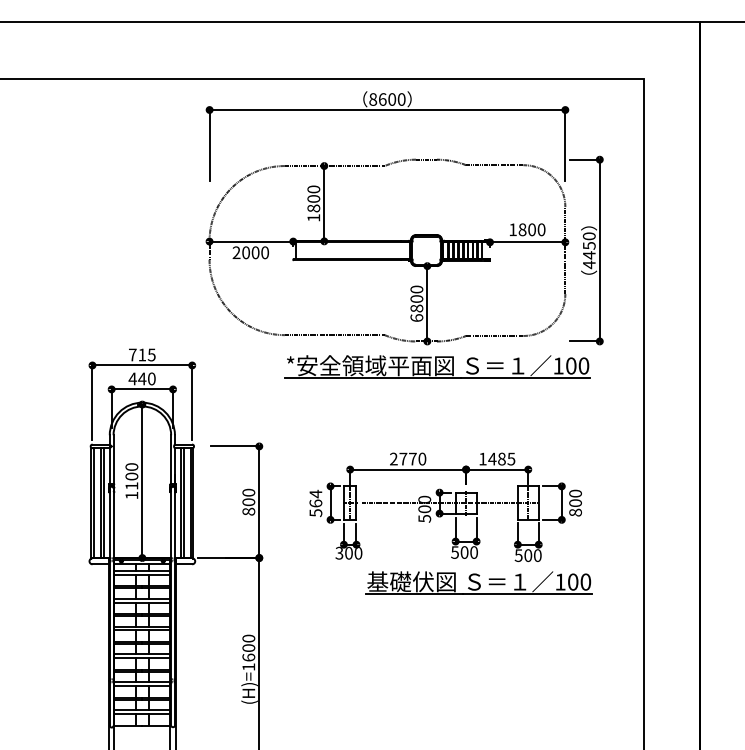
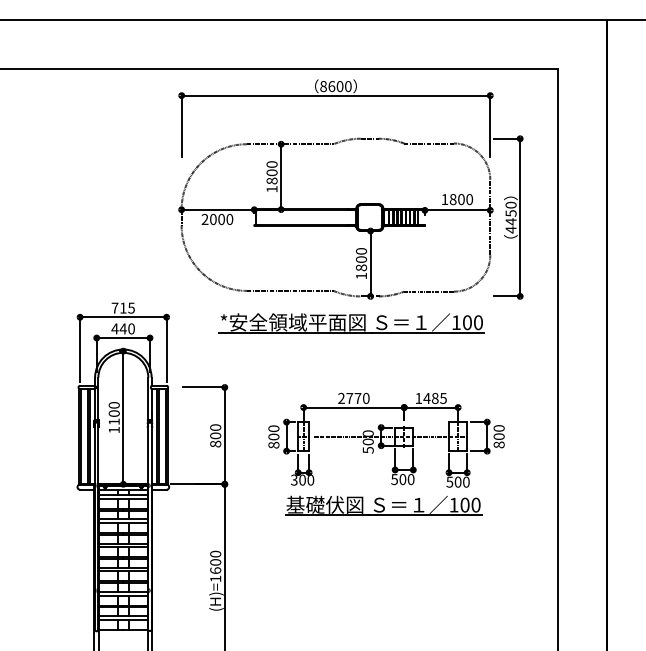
text: (416, 317) -> (361, 275), 6800 -> 1800
part: (437, 366) -> (351, 323), moved
text: (315, 502) -> (273, 436), 564 -> 800
part: (479, 582) -> (383, 505), moved

